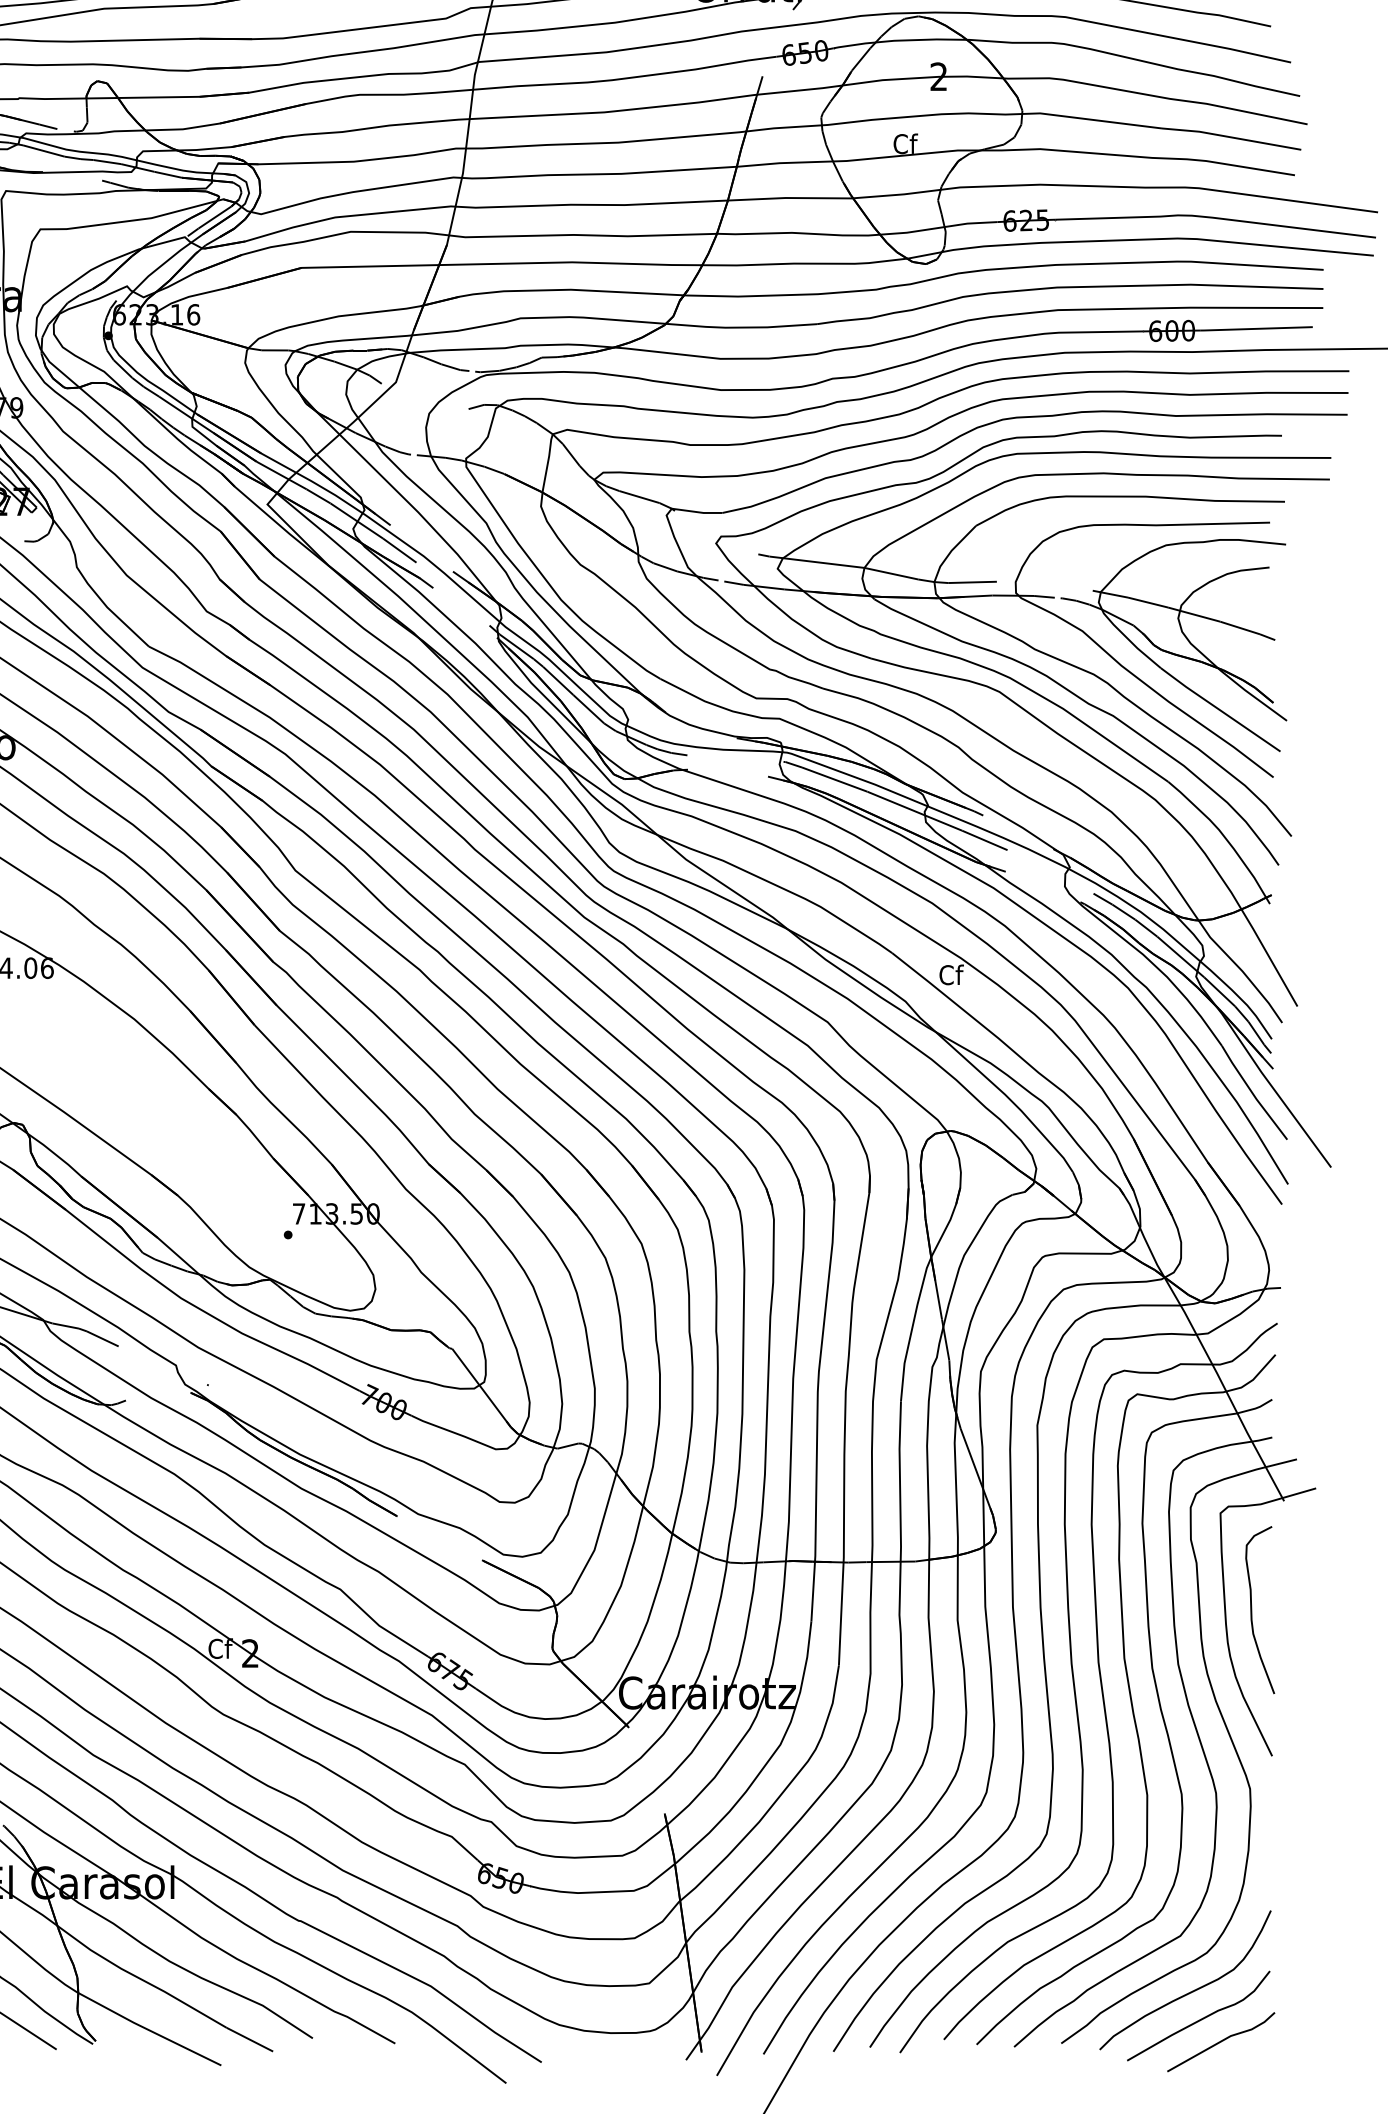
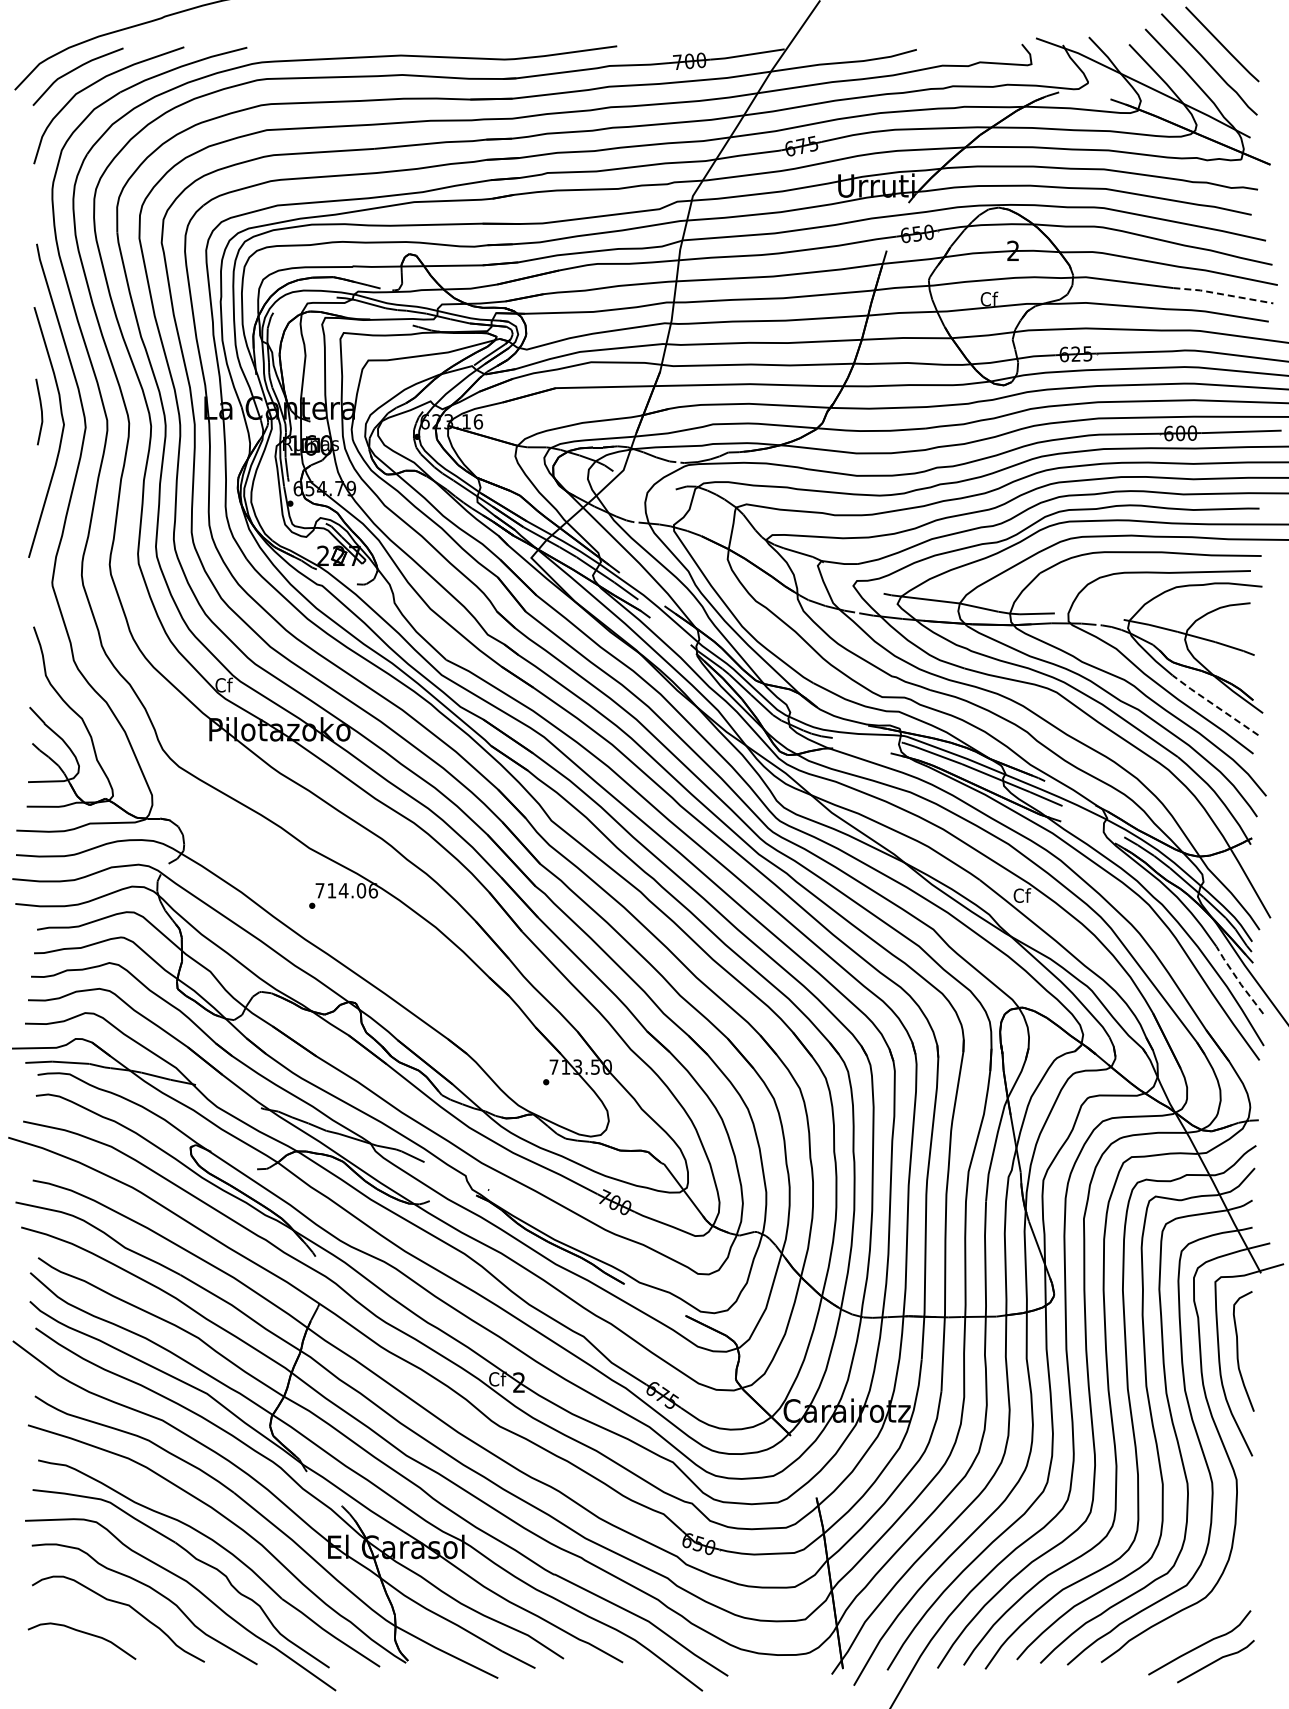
line: (1230, 137) -> (1222, 294), solid -> dashed
line: (1219, 710) -> (1214, 705), solid -> dashed
line: (1252, 1093) -> (1238, 980), solid -> dashed
curve: (1191, 1990) -> (1194, 1624), removed

